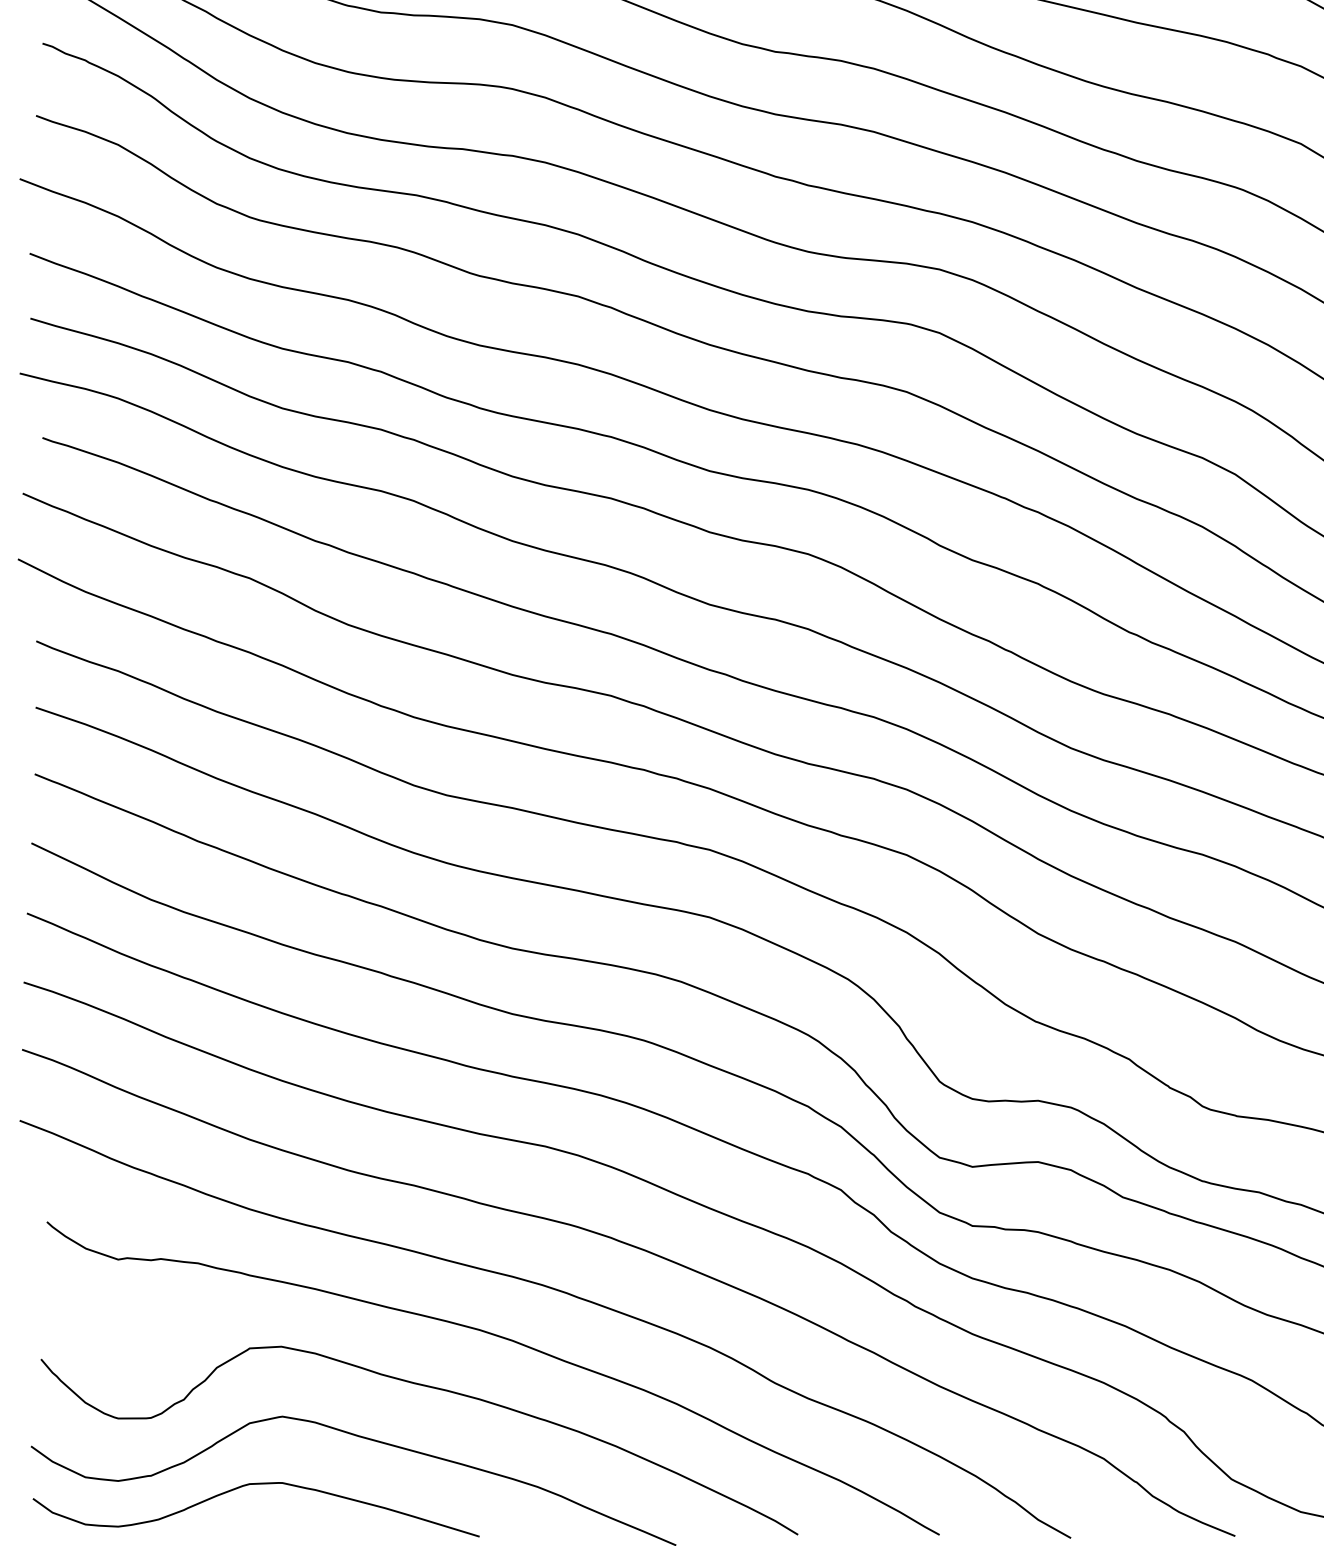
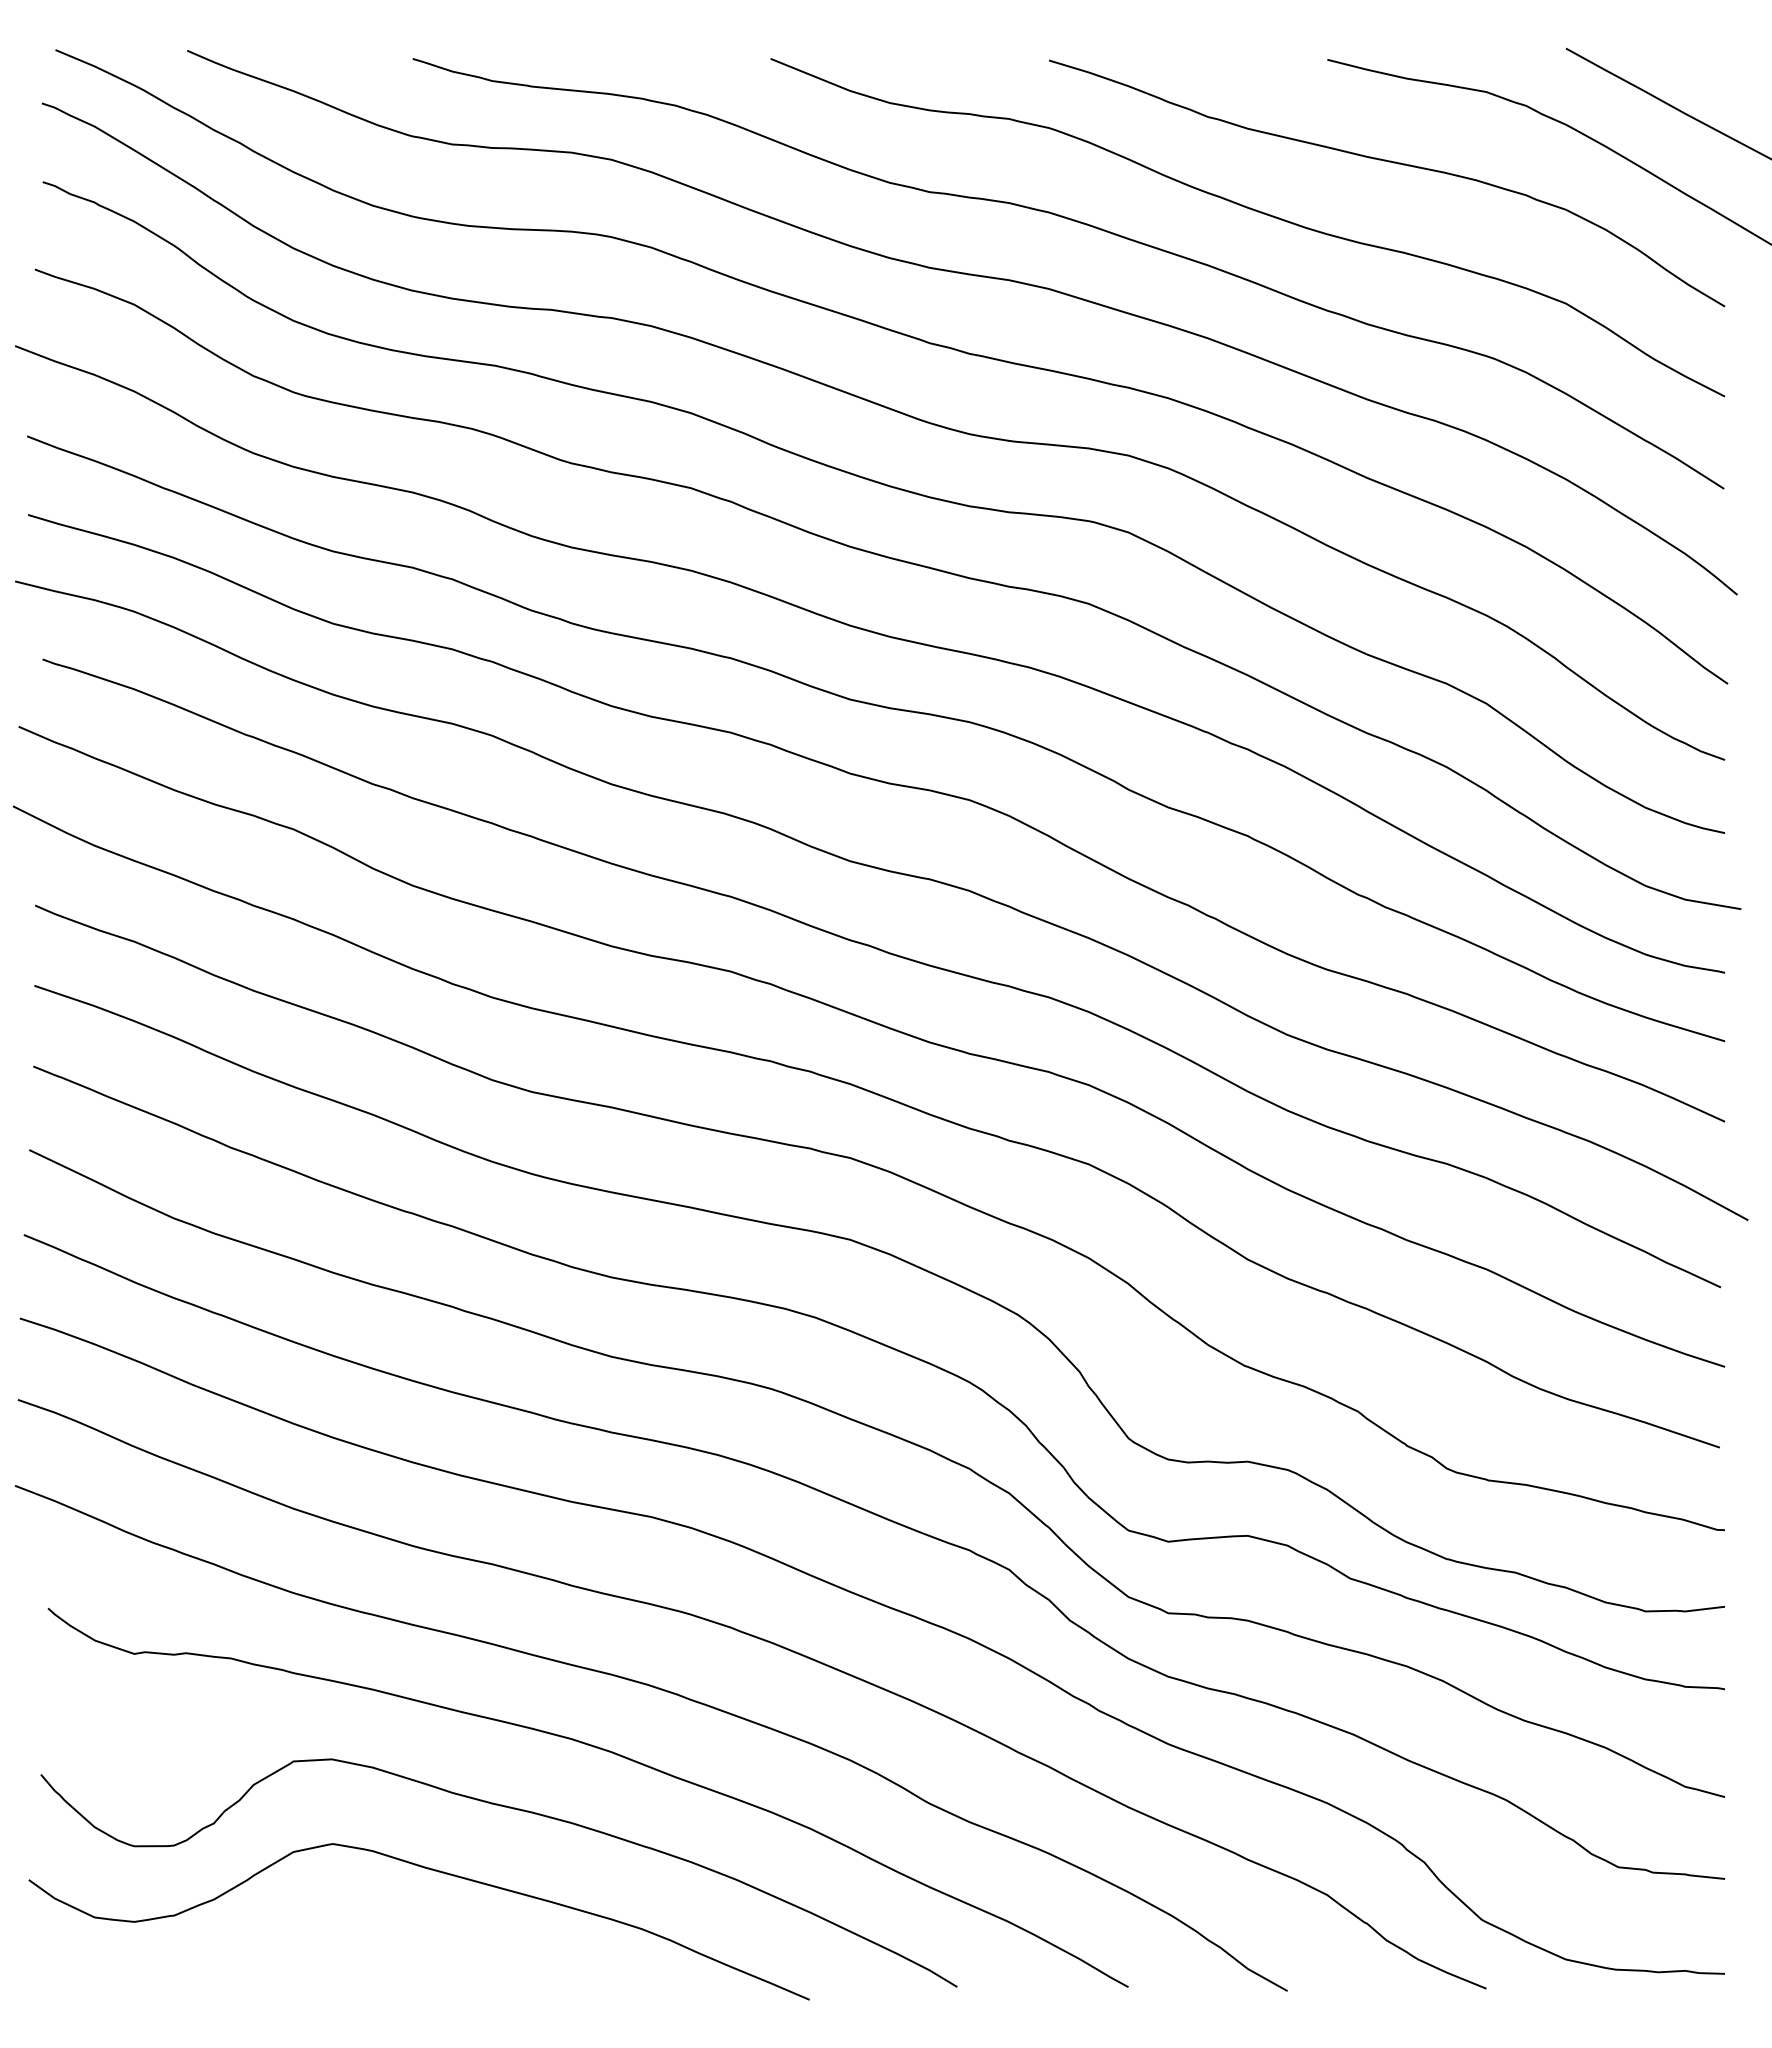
curve: (256, 1484) -> (301, 1926), removed

